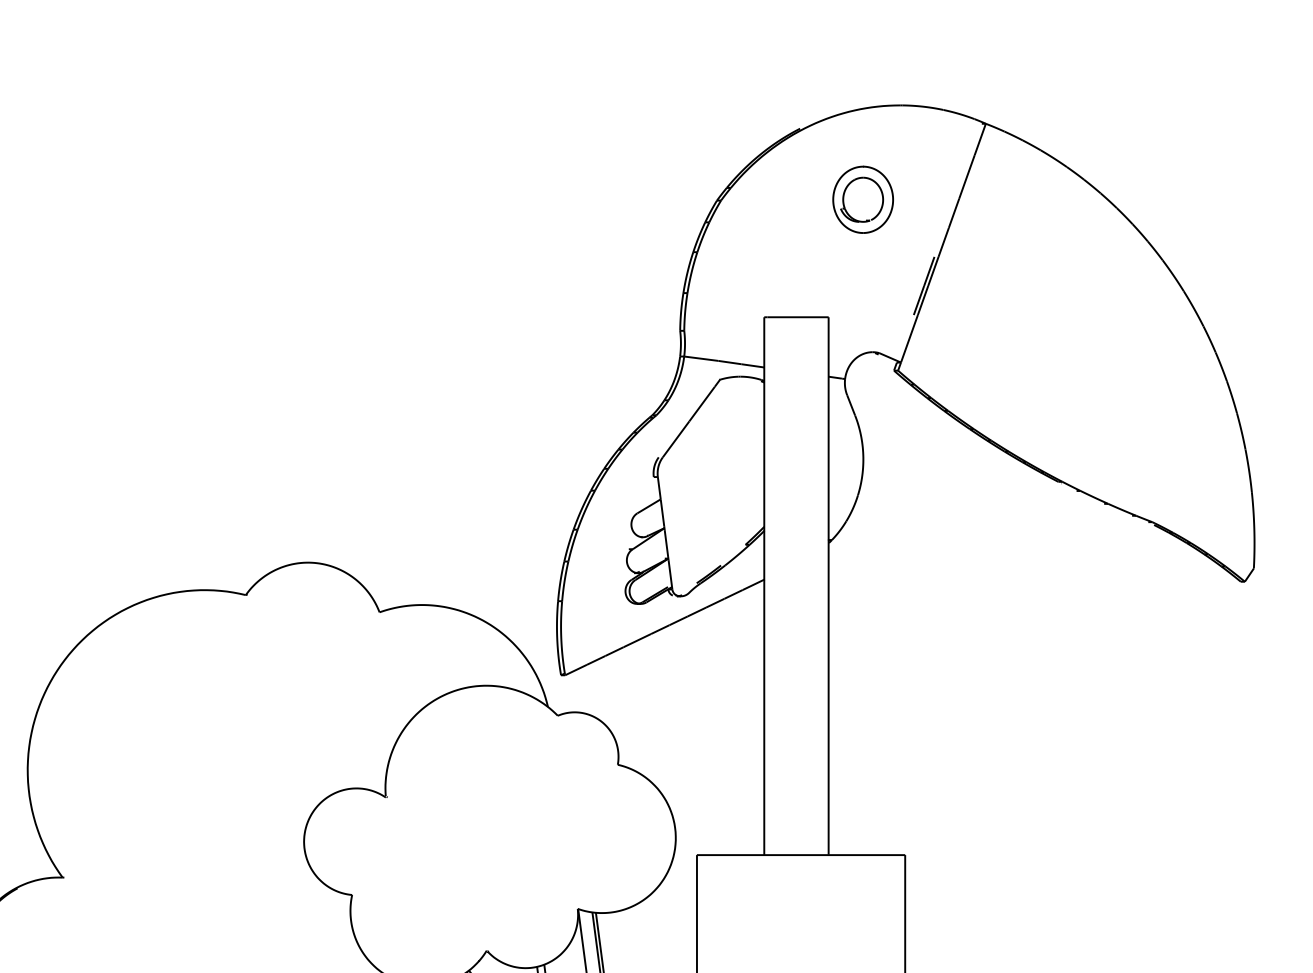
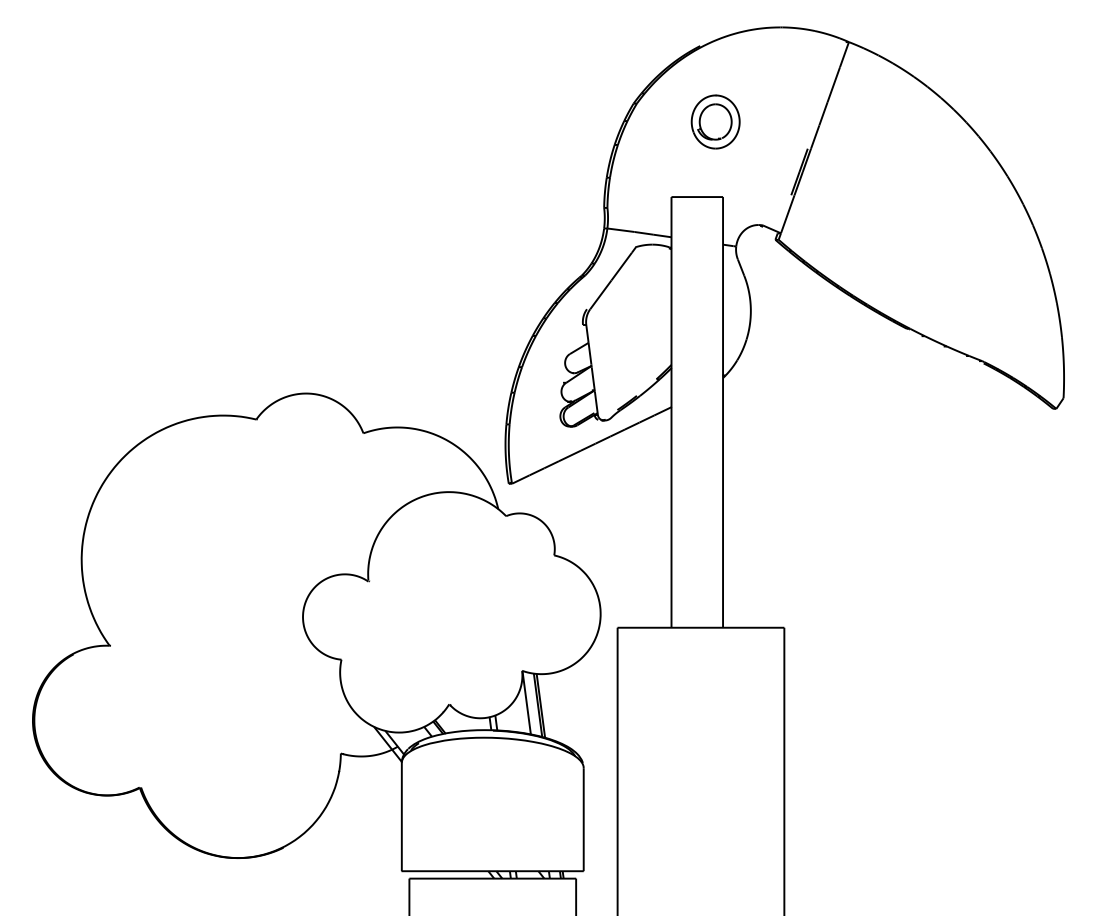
part: (862, 199) -> (715, 121), moved

